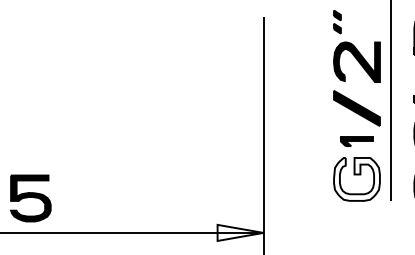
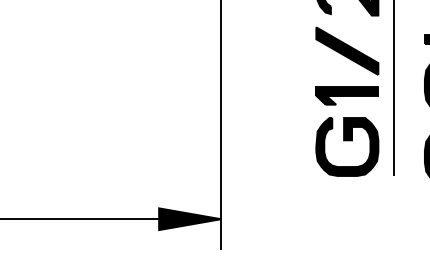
part: (356, 141) -> (346, 95), size x1.43
fill: (356, 178) -> (346, 145), added
fill: (240, 232) -> (190, 218), added

